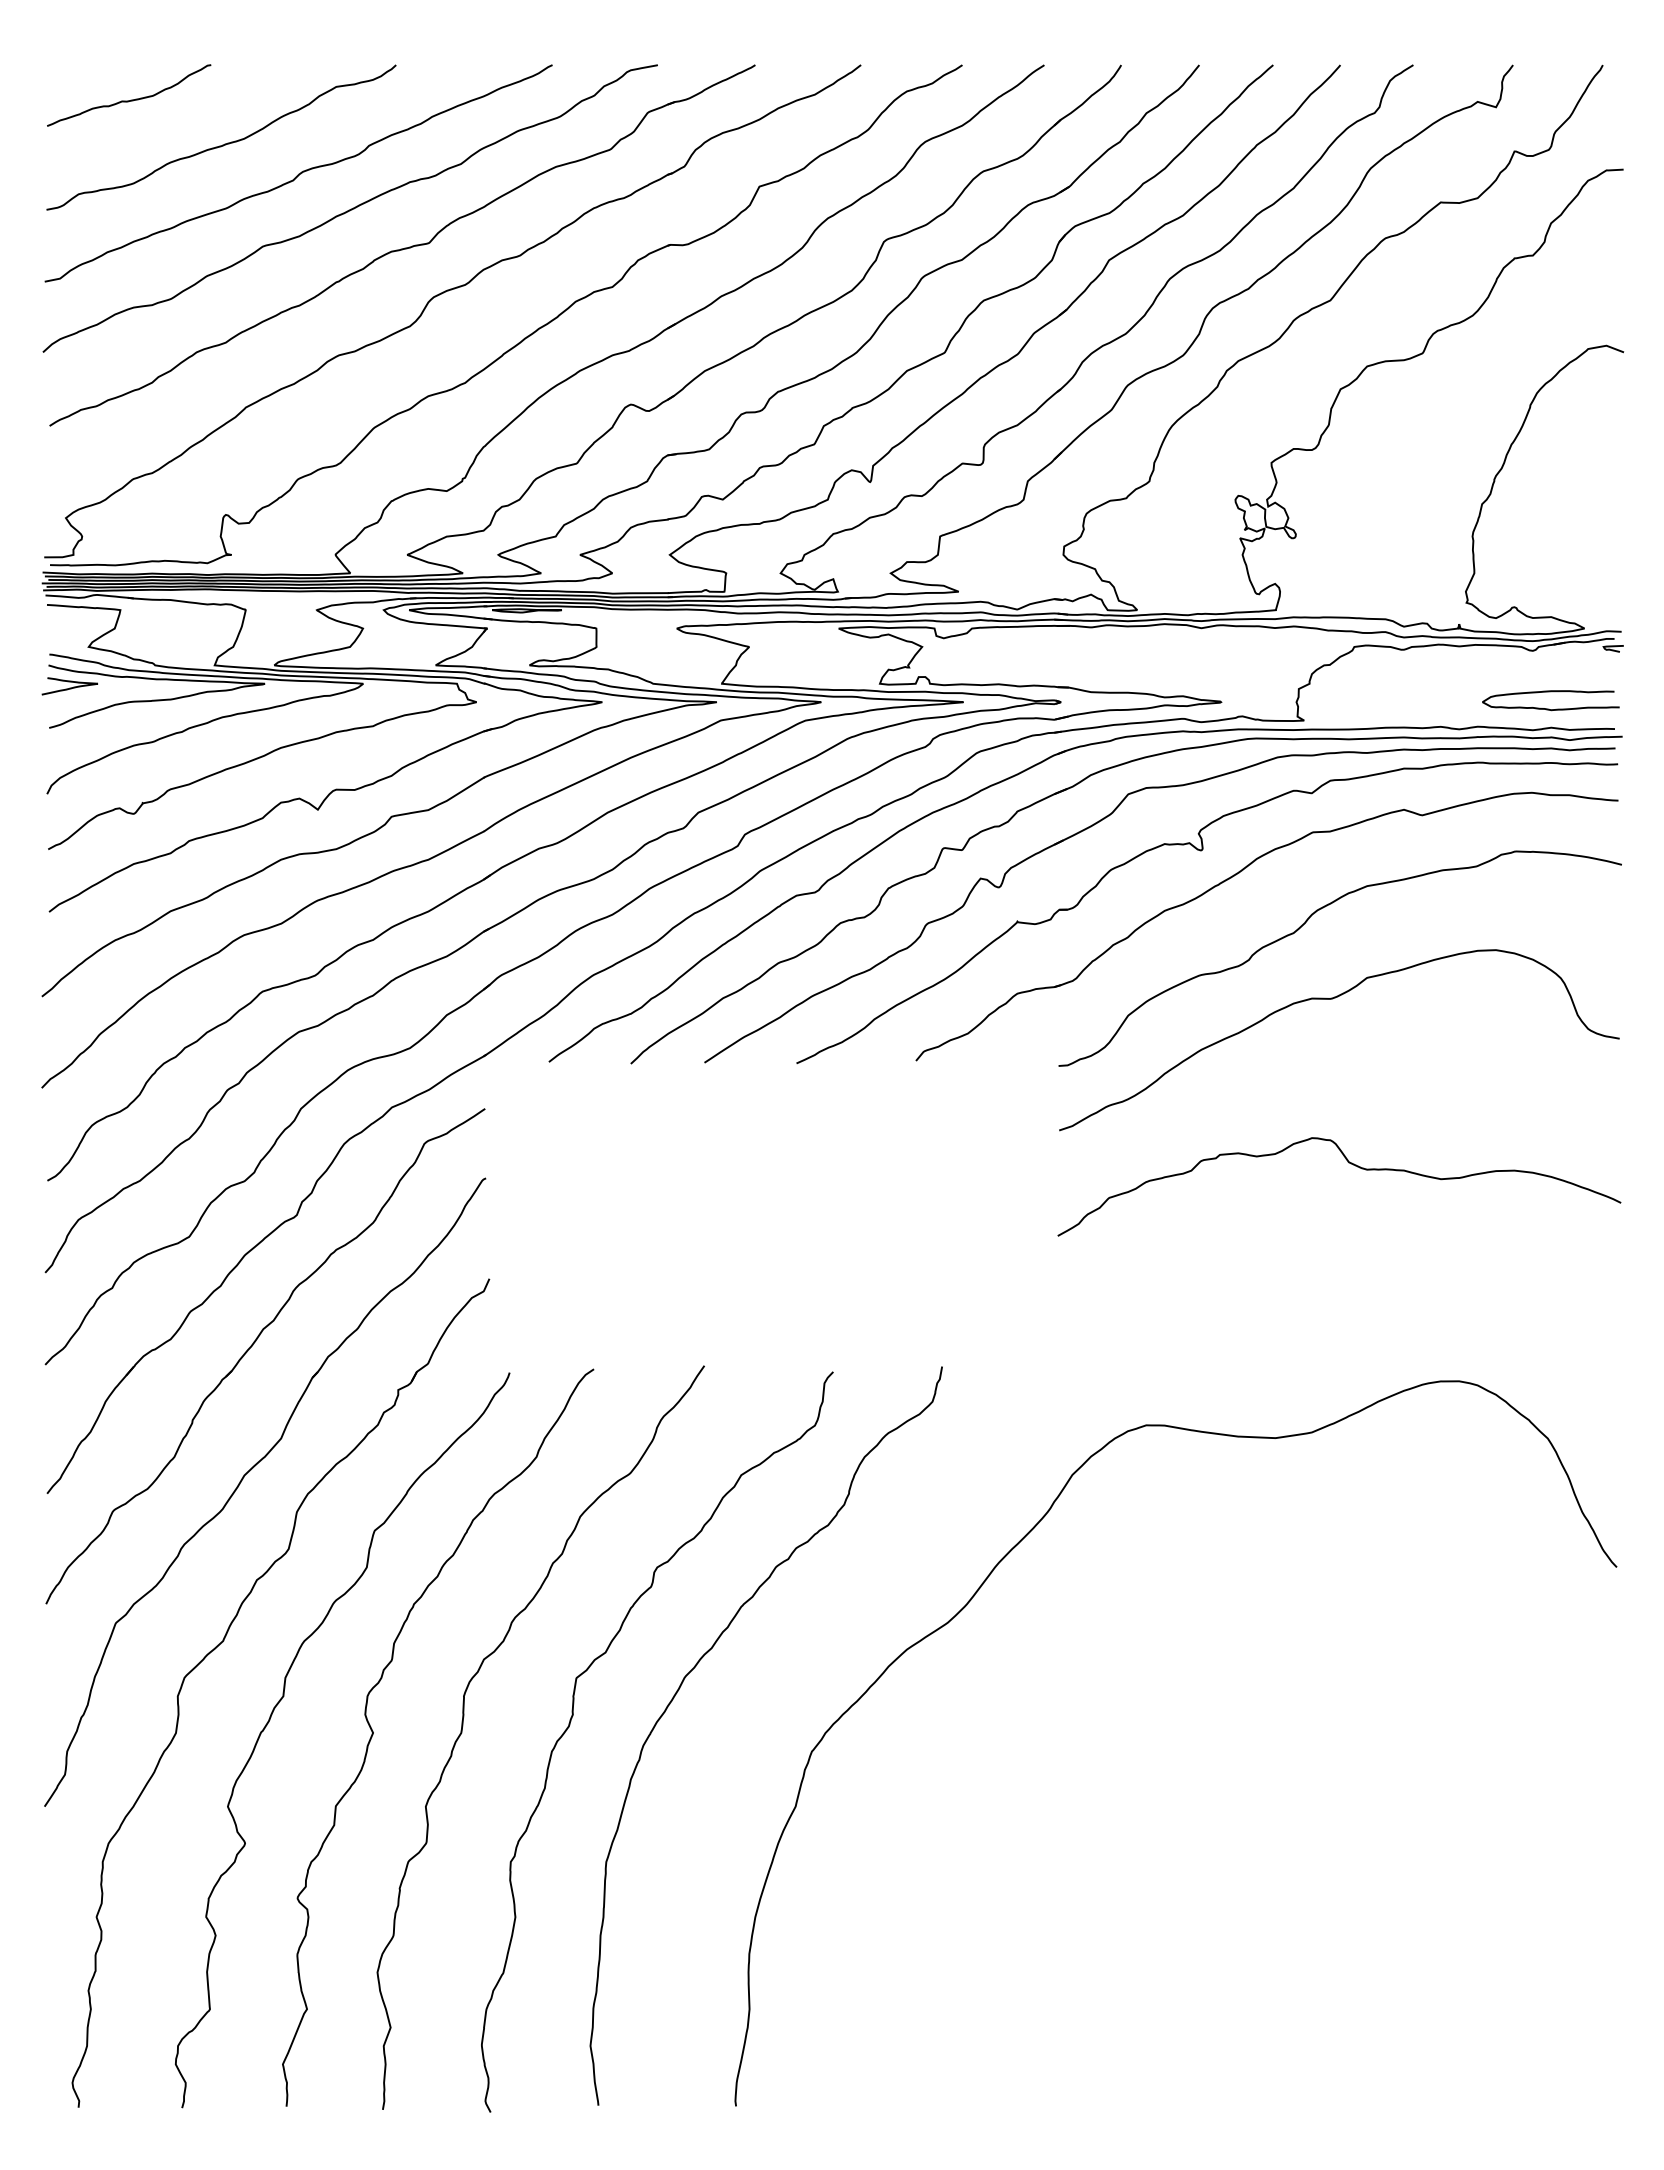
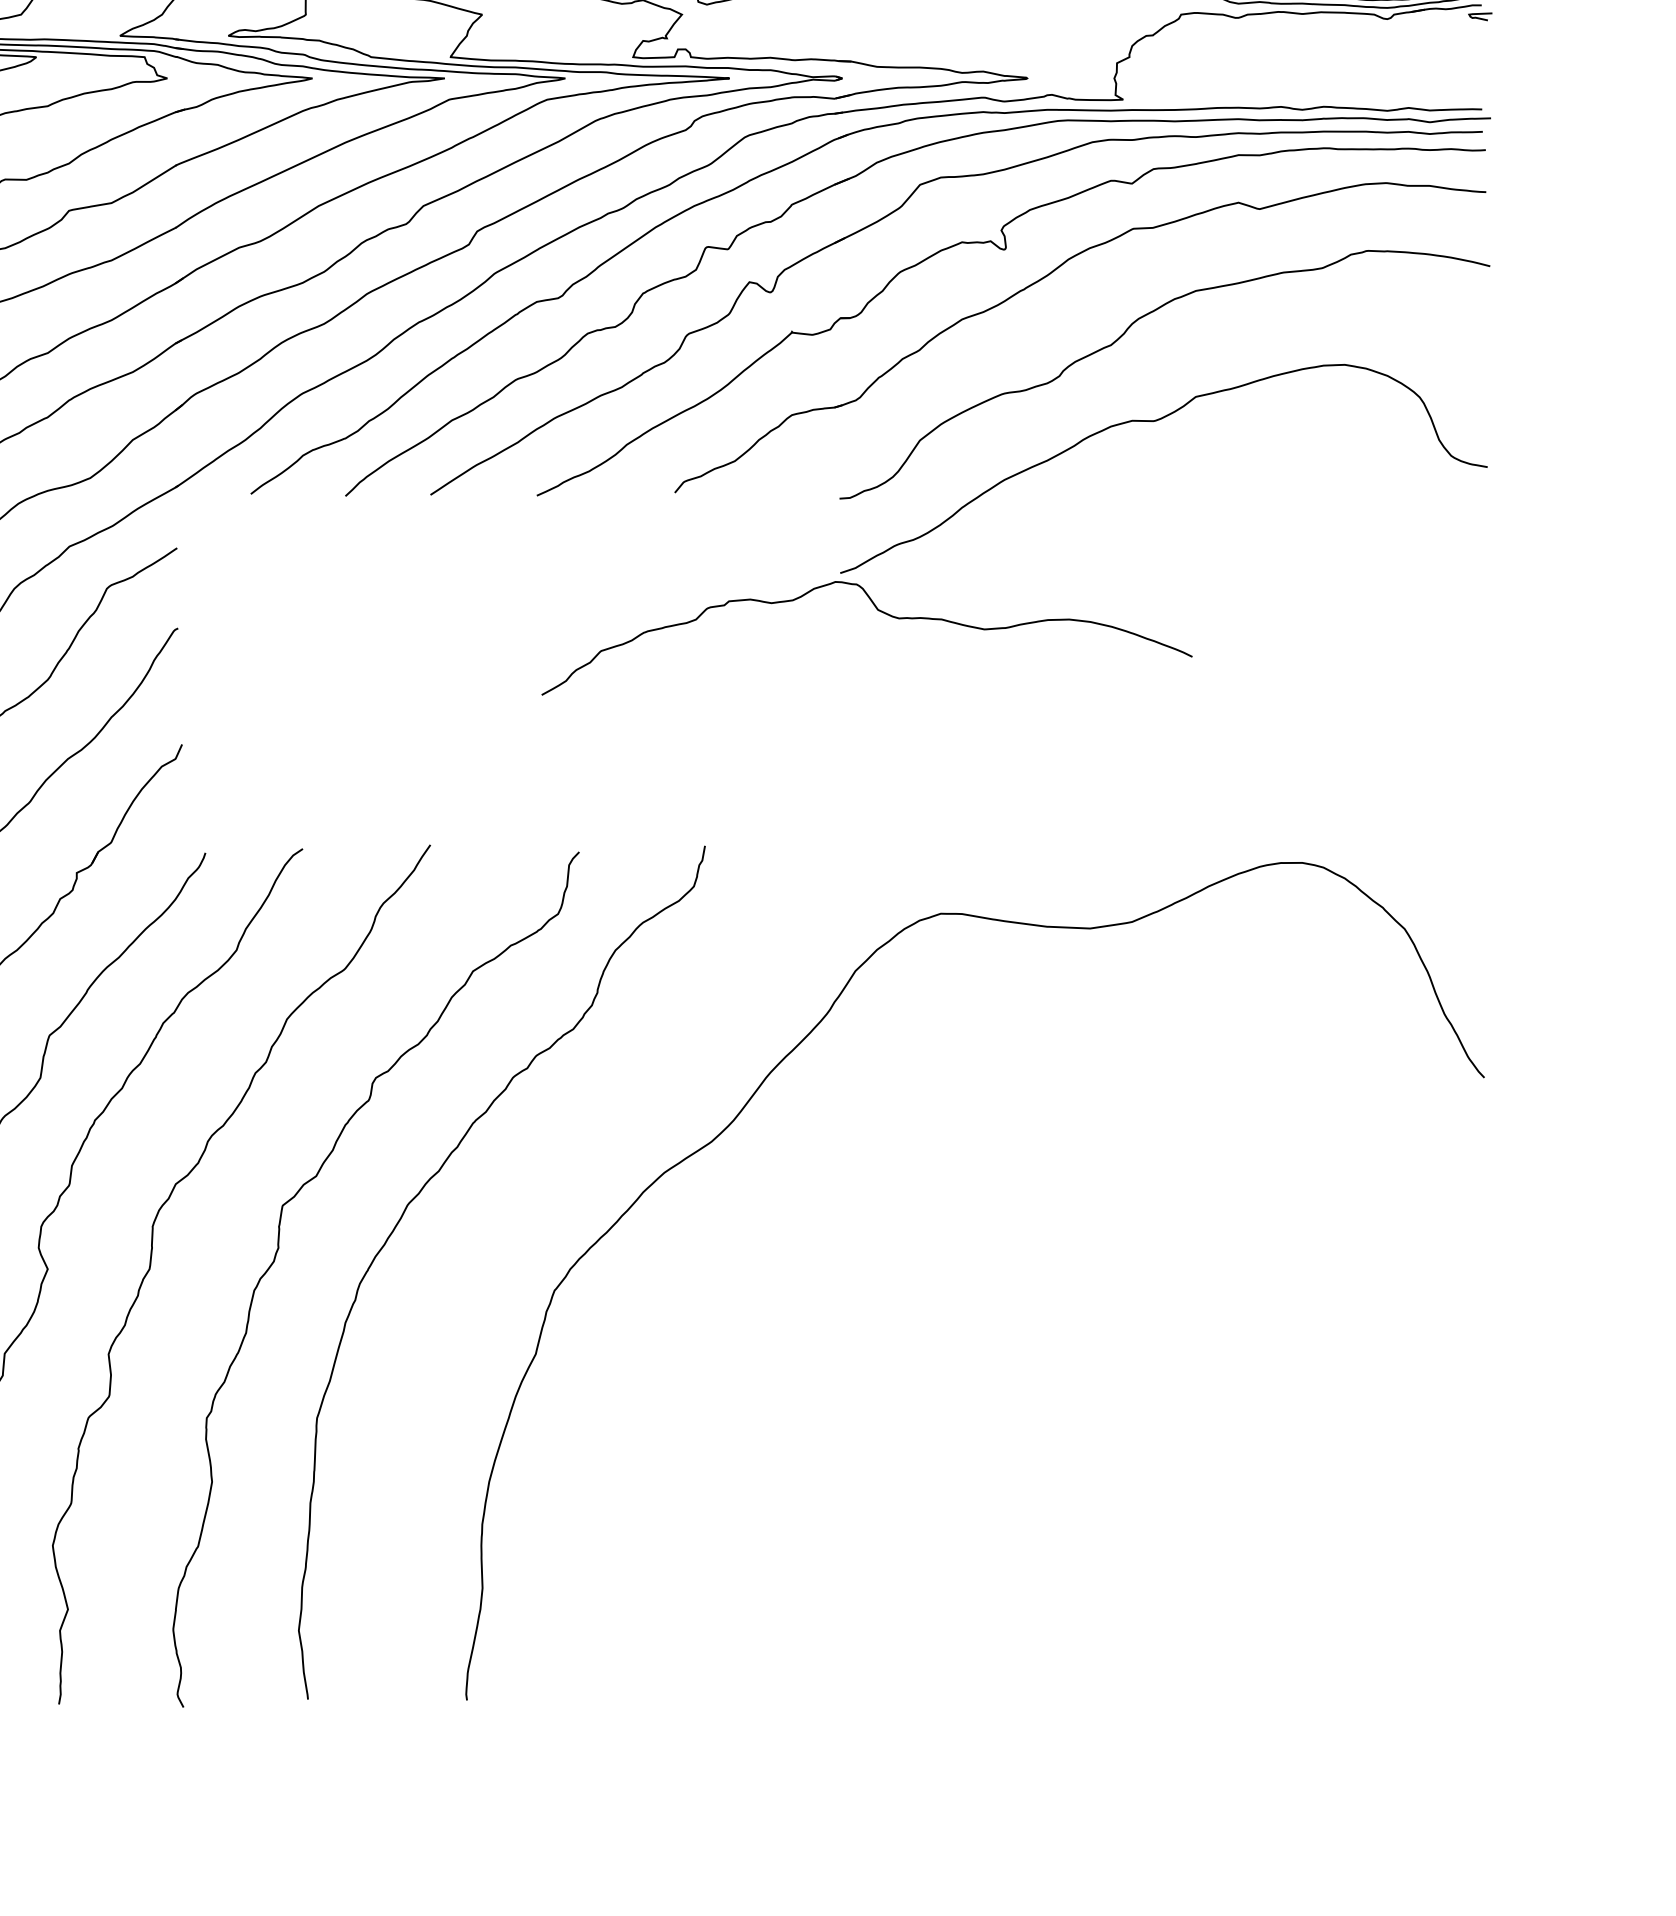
curve: (1550, 692) -> (1407, 67), removed
curve: (1348, 1163) -> (877, 611), moved

